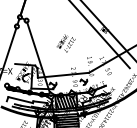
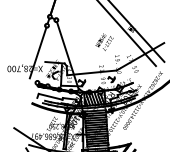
text: (66, 42) -> (104, 41), moved

